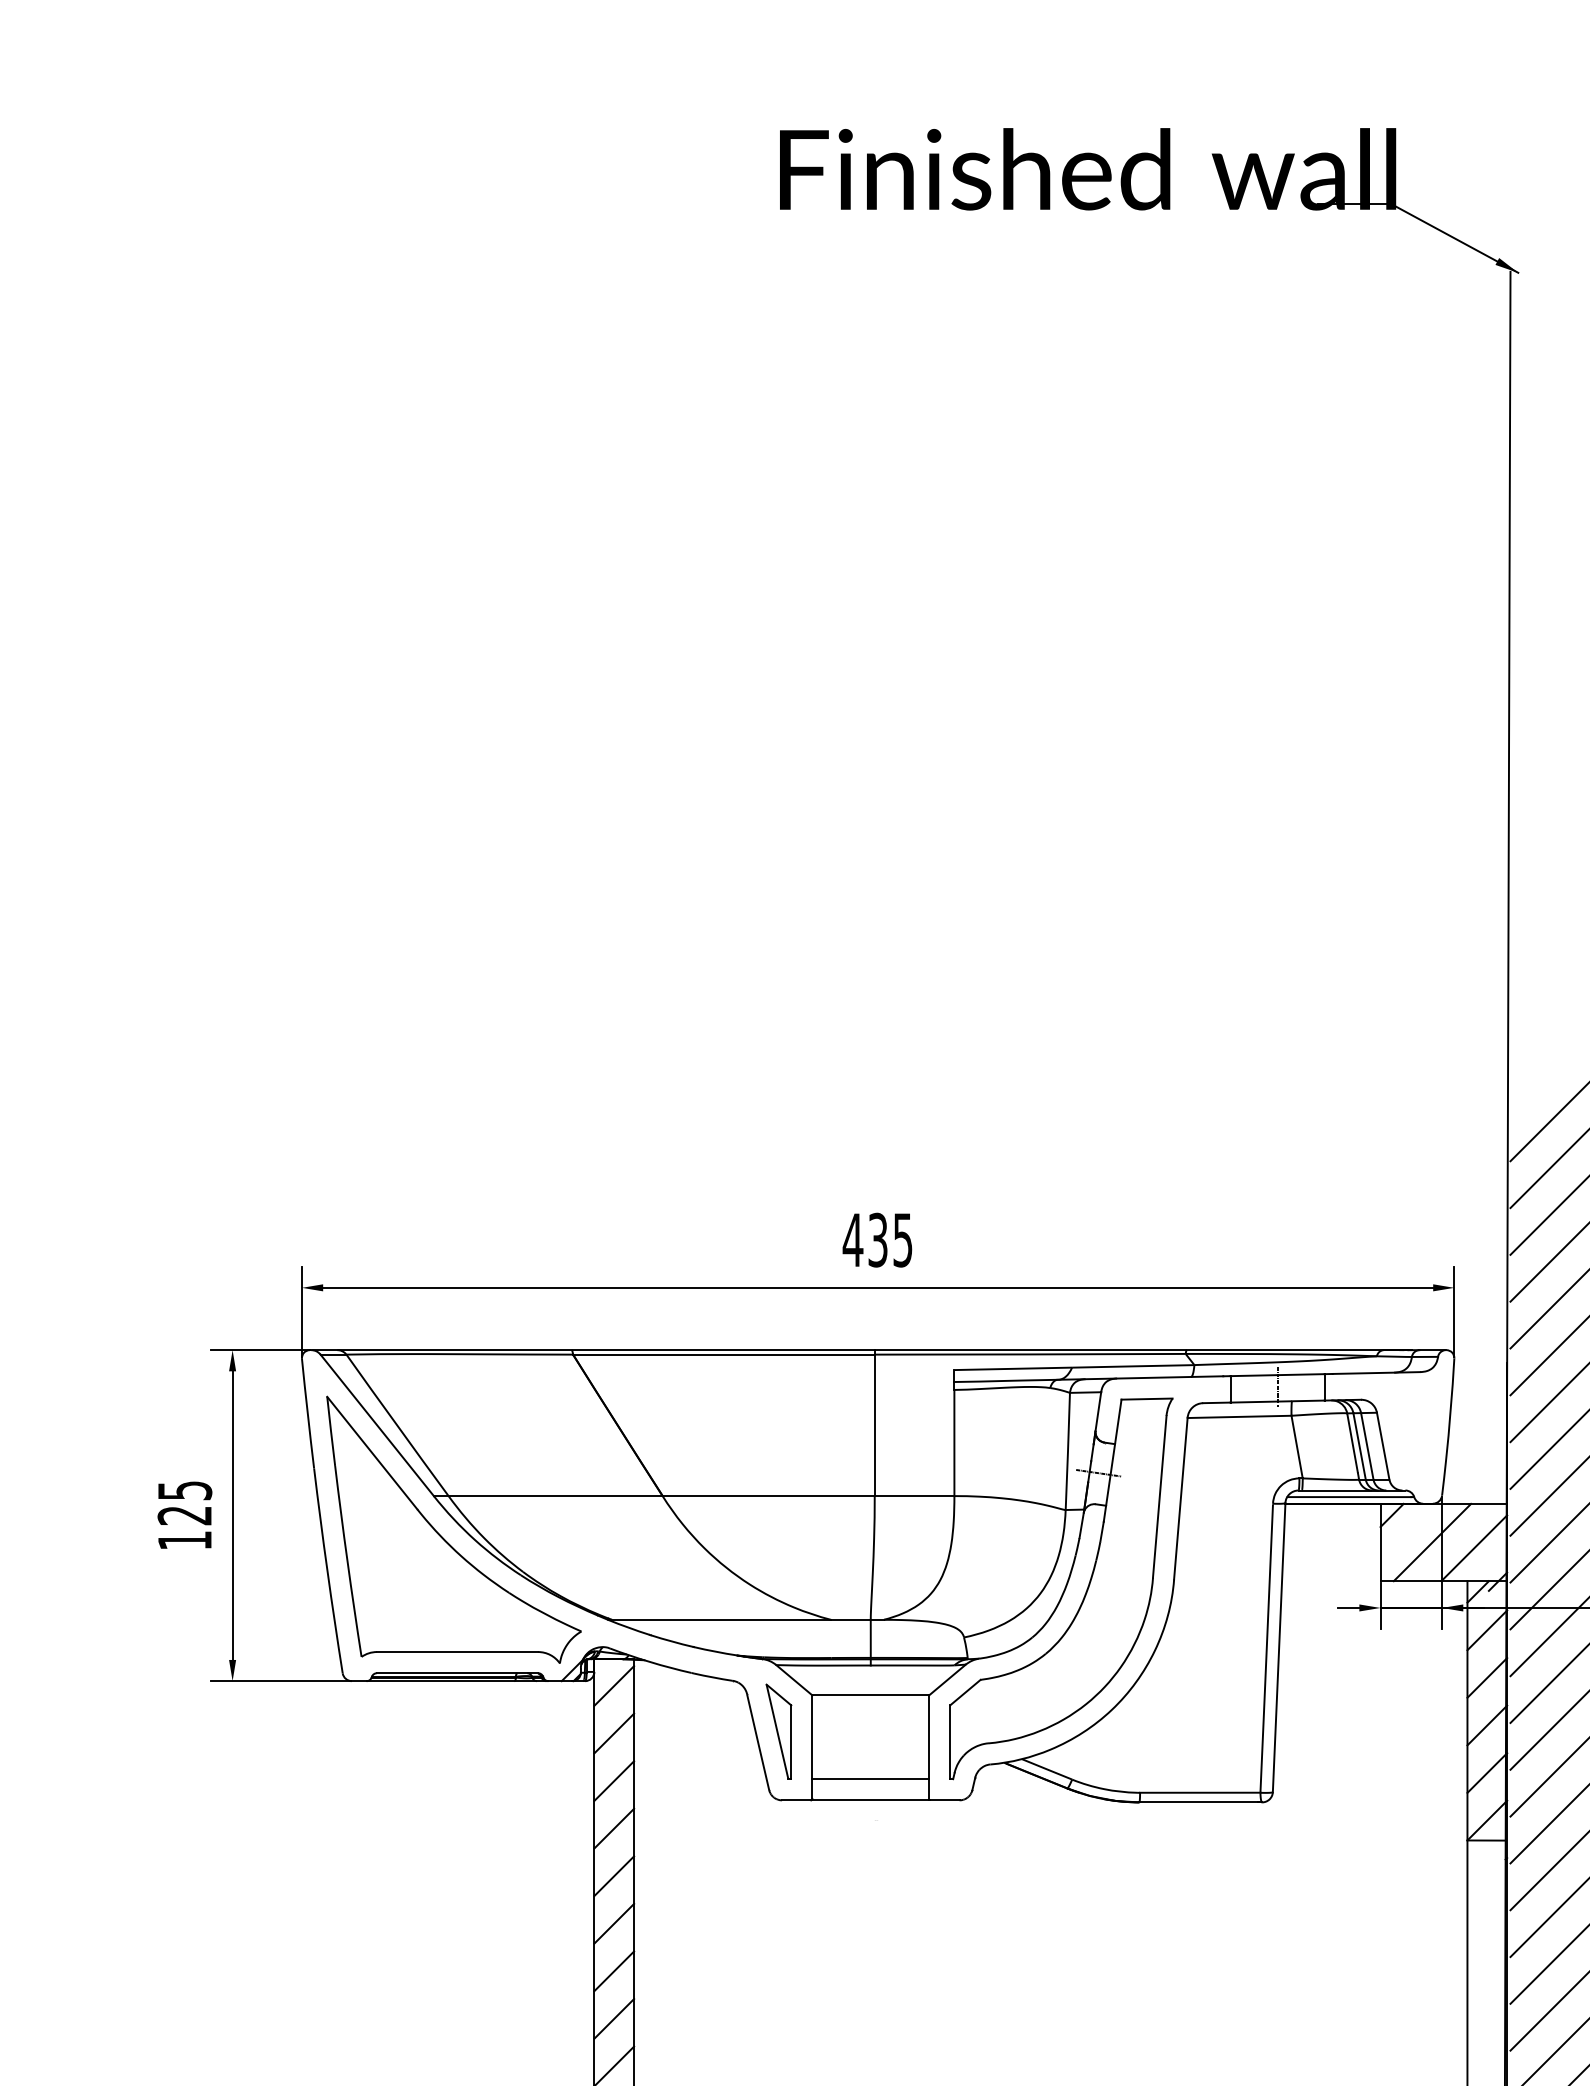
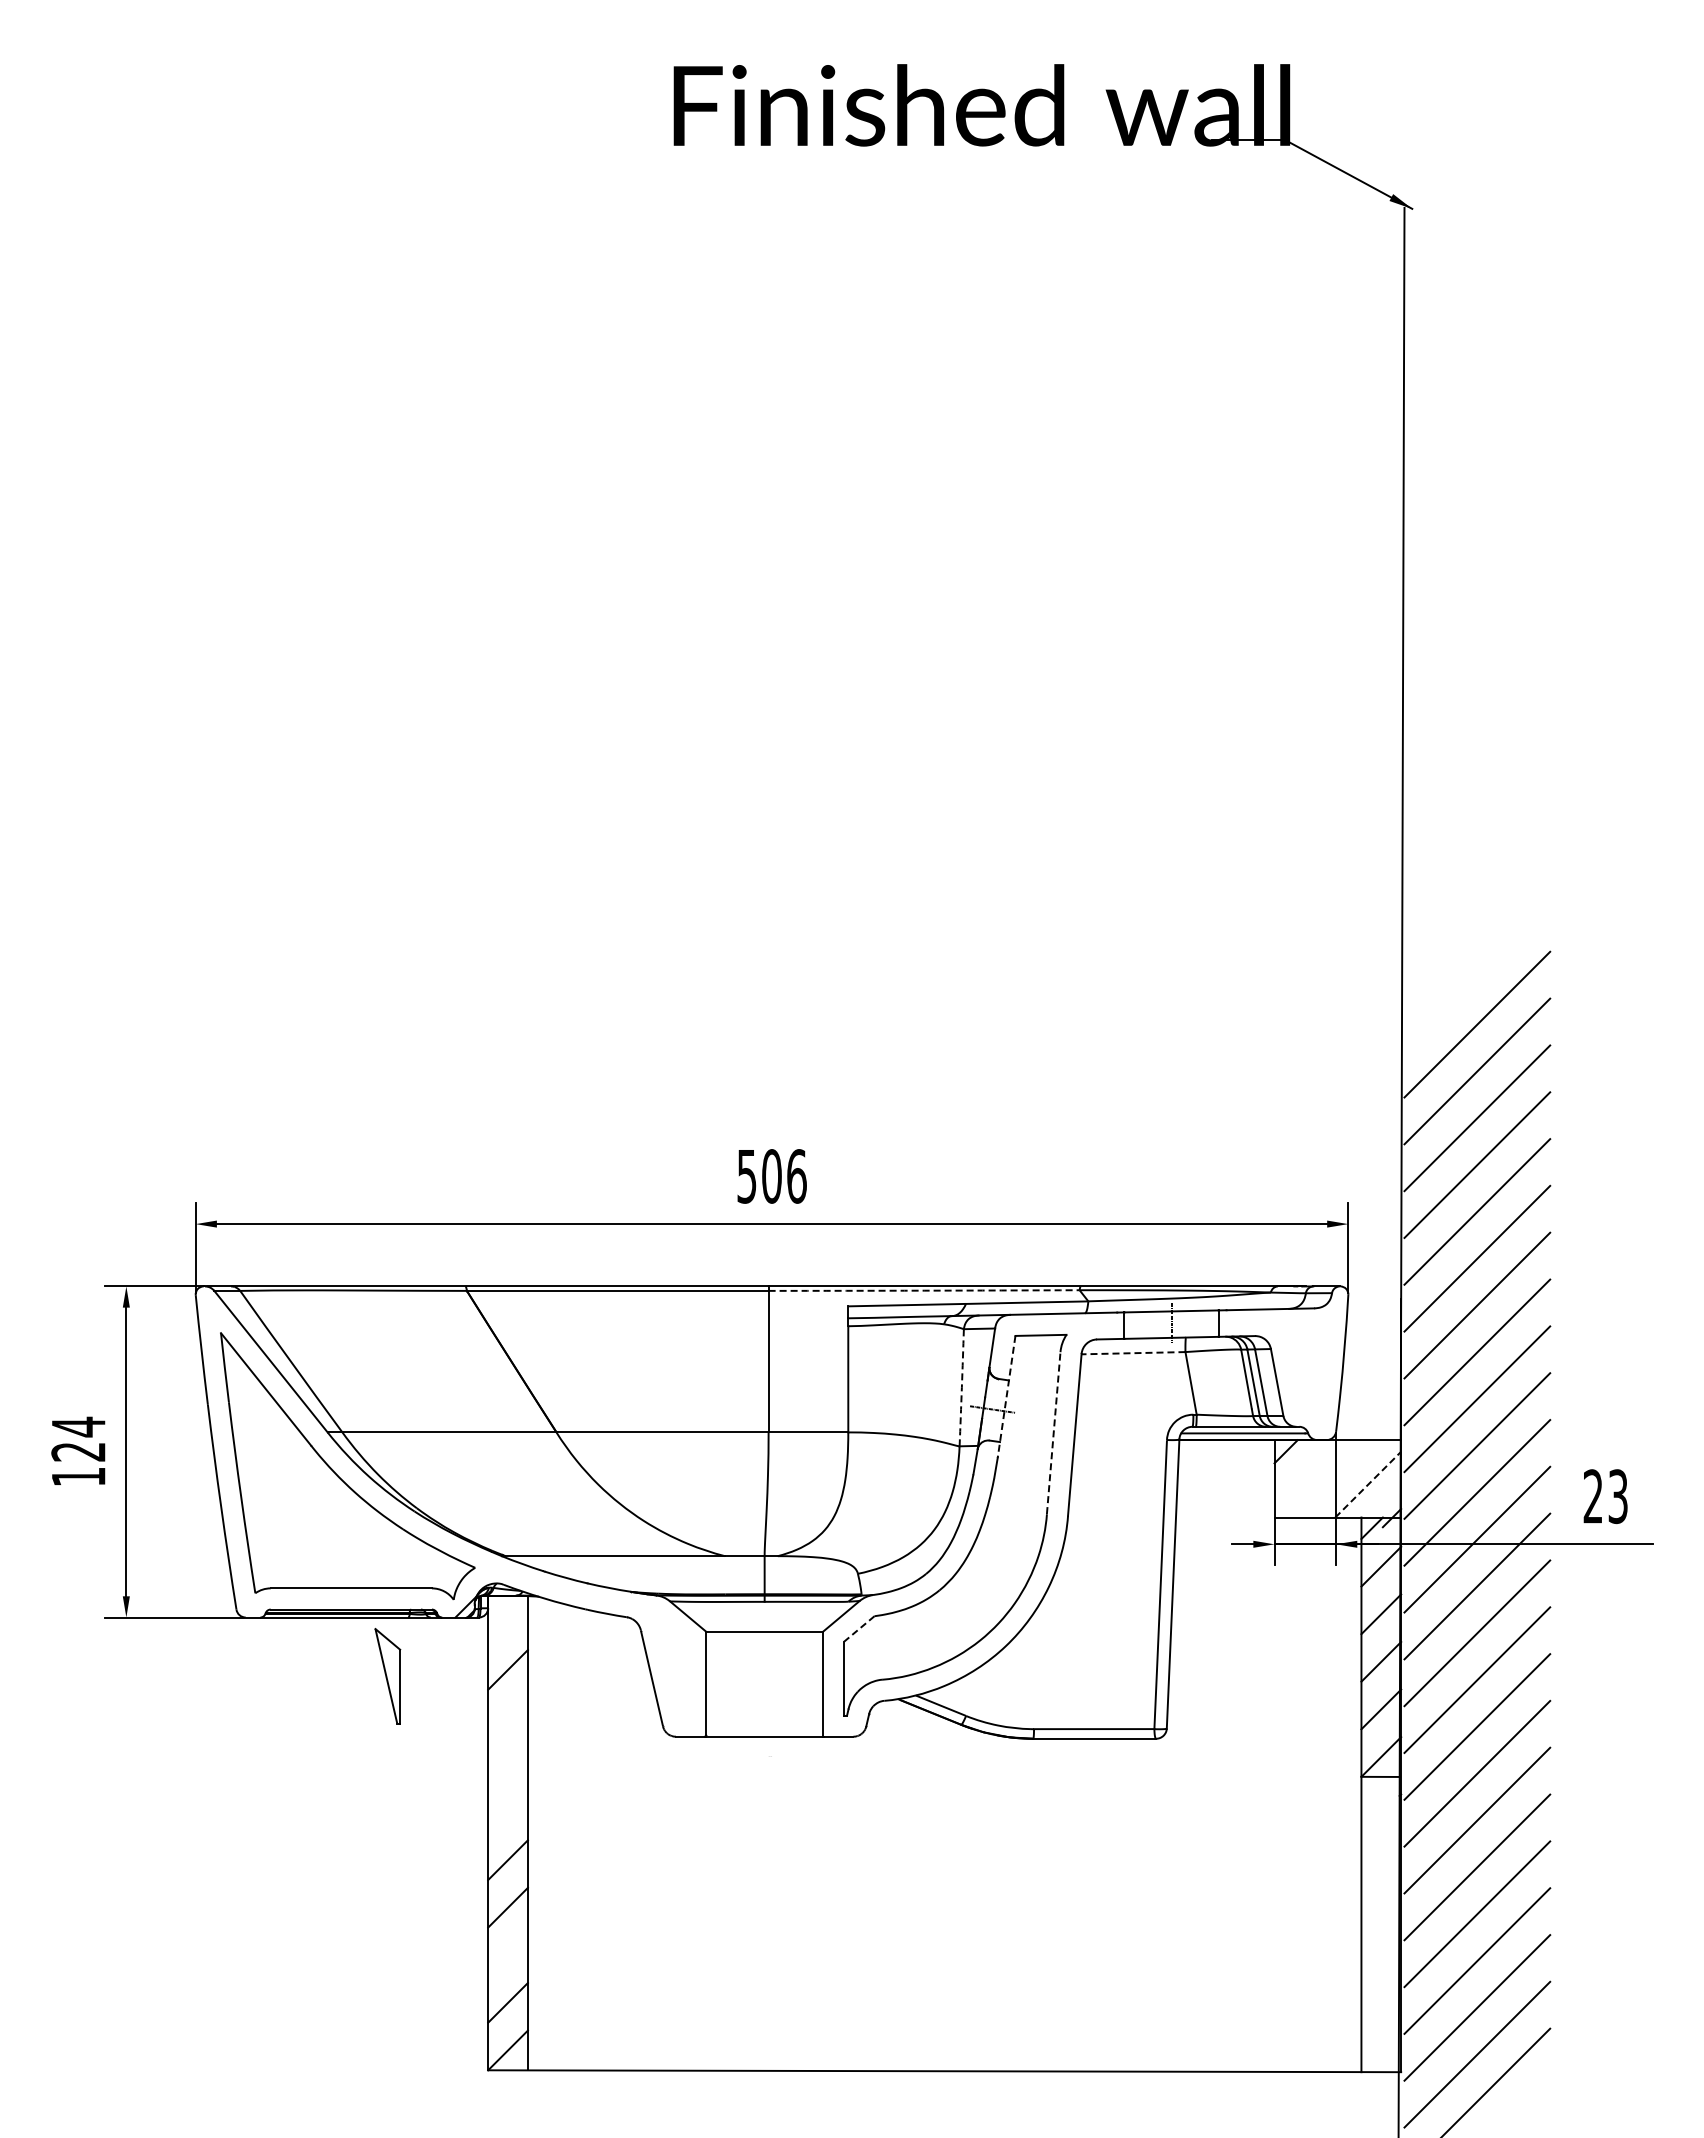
text: (877, 1240) -> (771, 1176), 435 -> 506
arc: (1030, 1354) -> (924, 1290), solid -> dashed
line: (1239, 1417) -> (1133, 1353), solid -> dashed
arc: (1067, 1451) -> (961, 1387), solid -> dashed
line: (1112, 1461) -> (1006, 1397), solid -> dashed
text: (185, 1490) -> (79, 1426), 125 -> 124
line: (1159, 1496) -> (1053, 1432), solid -> dashed
line: (1432, 1542) -> (1326, 1478), removed
line: (1474, 1548) -> (1368, 1484), solid -> dashed
line: (613, 1686) -> (507, 1622), removed
line: (965, 1692) -> (859, 1628), solid -> dashed
part: (778, 1732) -> (387, 1676), moved
line: (870, 1779) -> (764, 1715), removed
line: (613, 1781) -> (507, 1717), removed
line: (613, 1828) -> (507, 1764), removed
line: (613, 1876) -> (507, 1812), removed
line: (613, 2019) -> (507, 1955), removed

